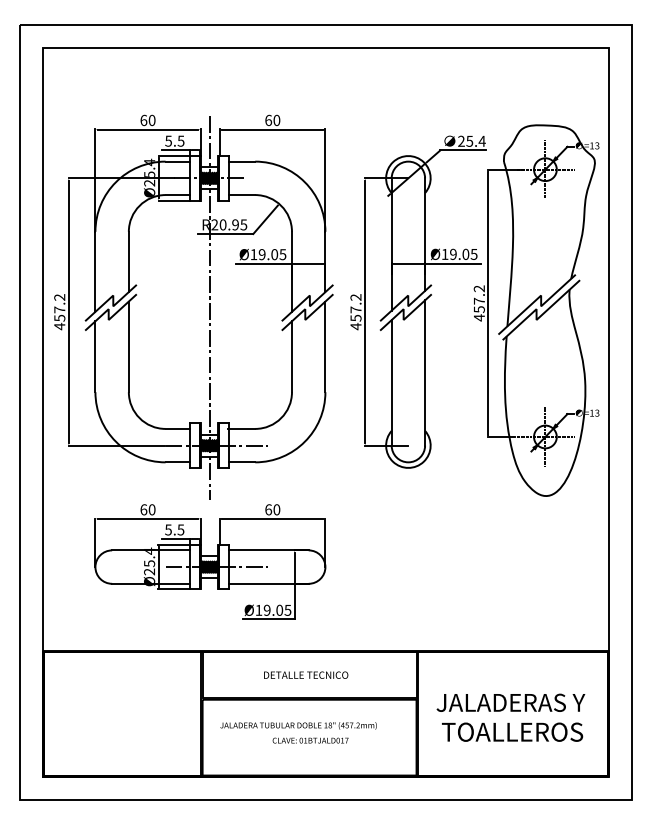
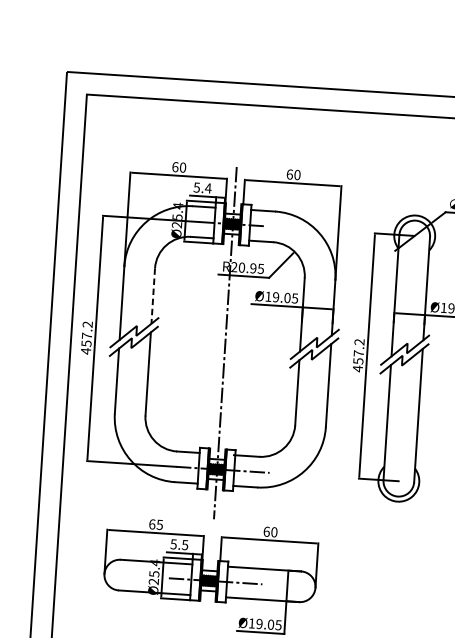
text: (180, 140) -> (207, 187), 5.5 -> 5.4
line: (128, 262) -> (152, 296), solid -> dashed
text: (151, 509) -> (159, 524), 60 -> 65

